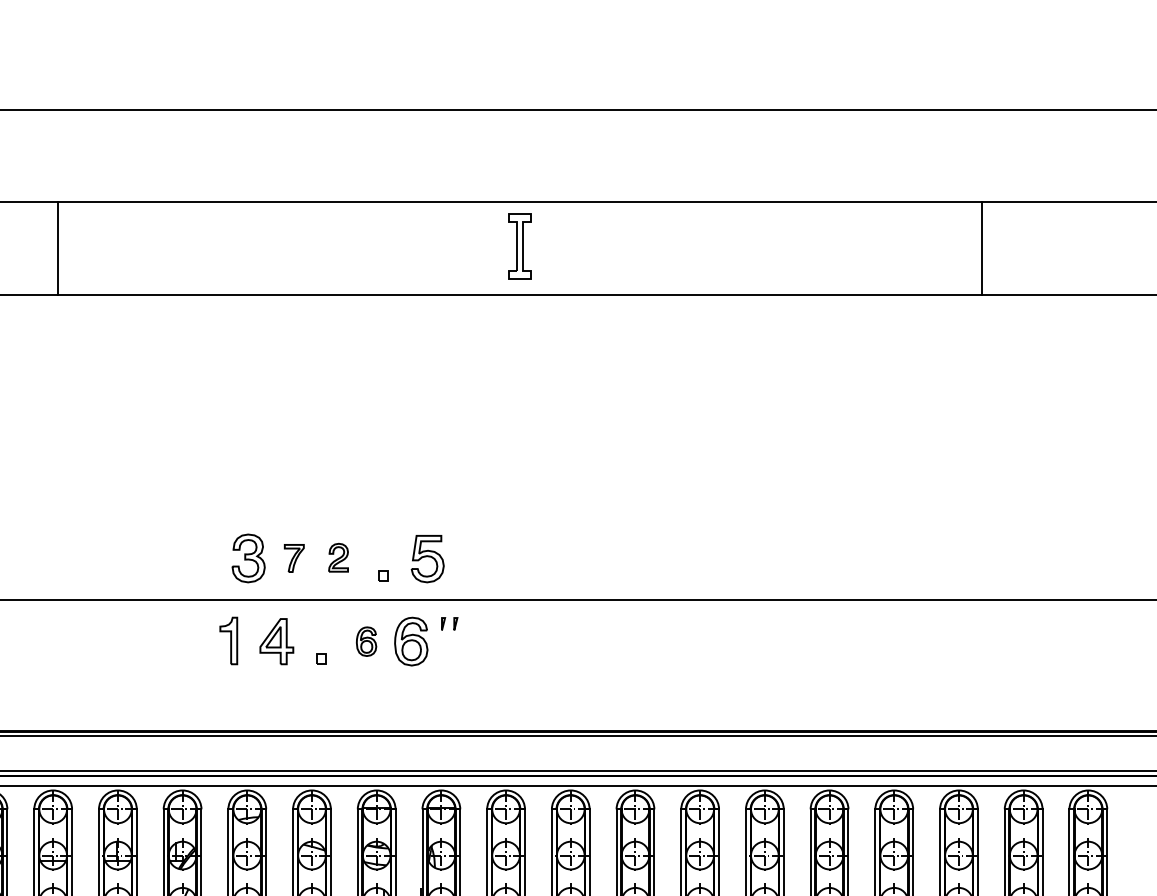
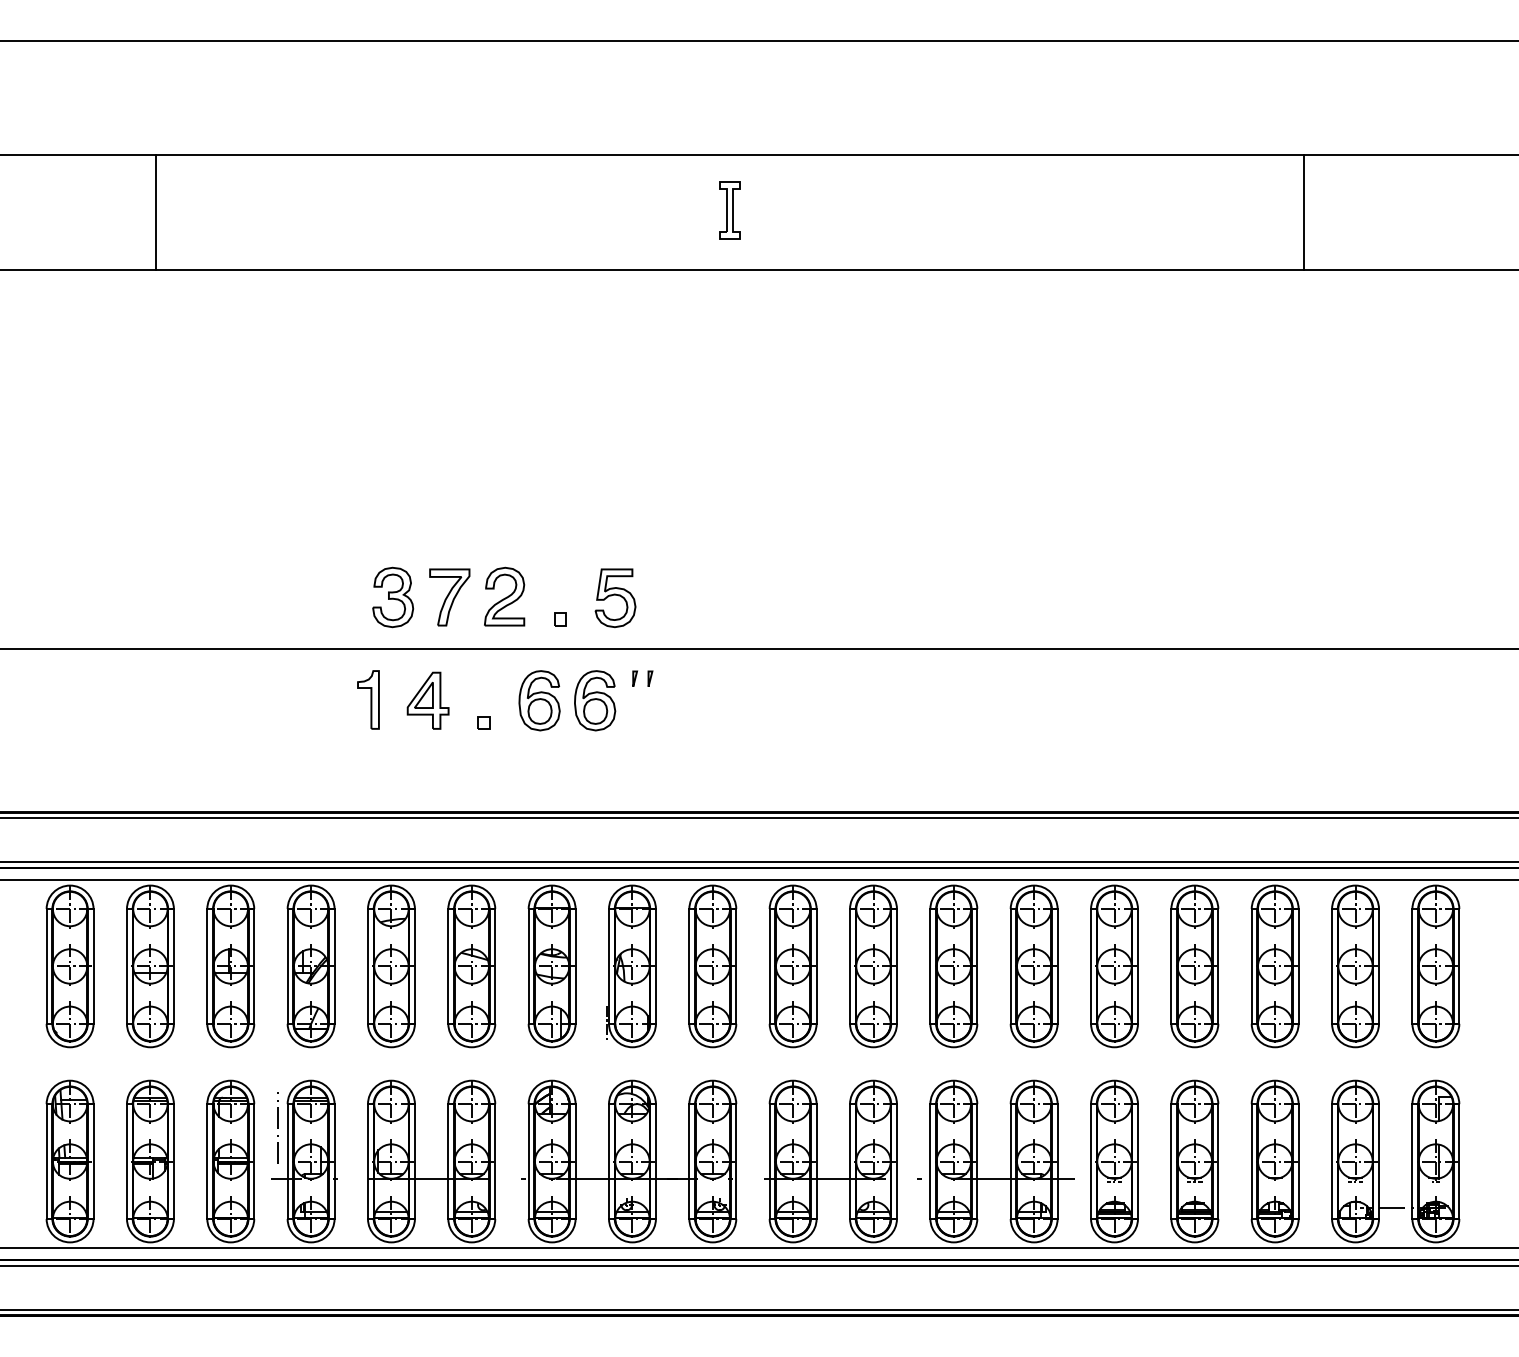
part: (519, 246) -> (729, 210), size x0.71
part: (338, 557) -> (504, 596), size x1.67
part: (294, 558) -> (449, 597), size x1.67
part: (366, 641) -> (539, 700), size x1.67

